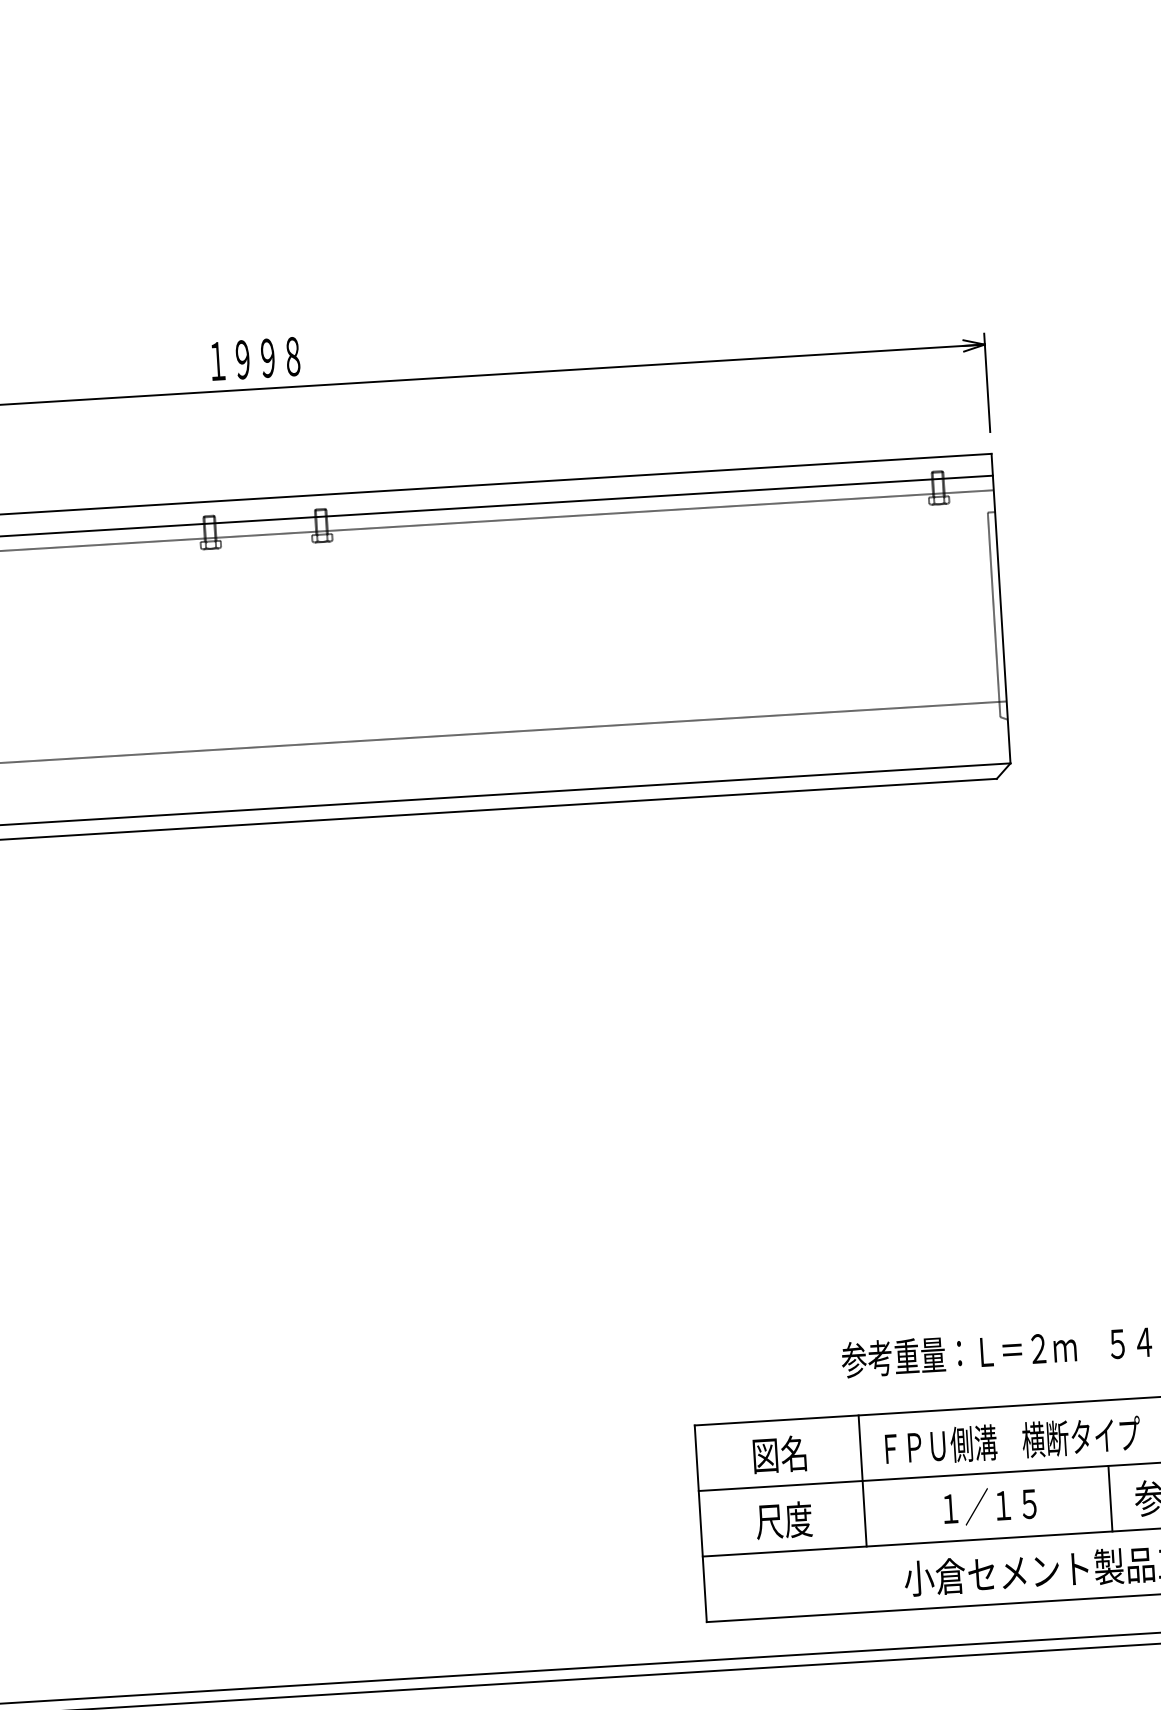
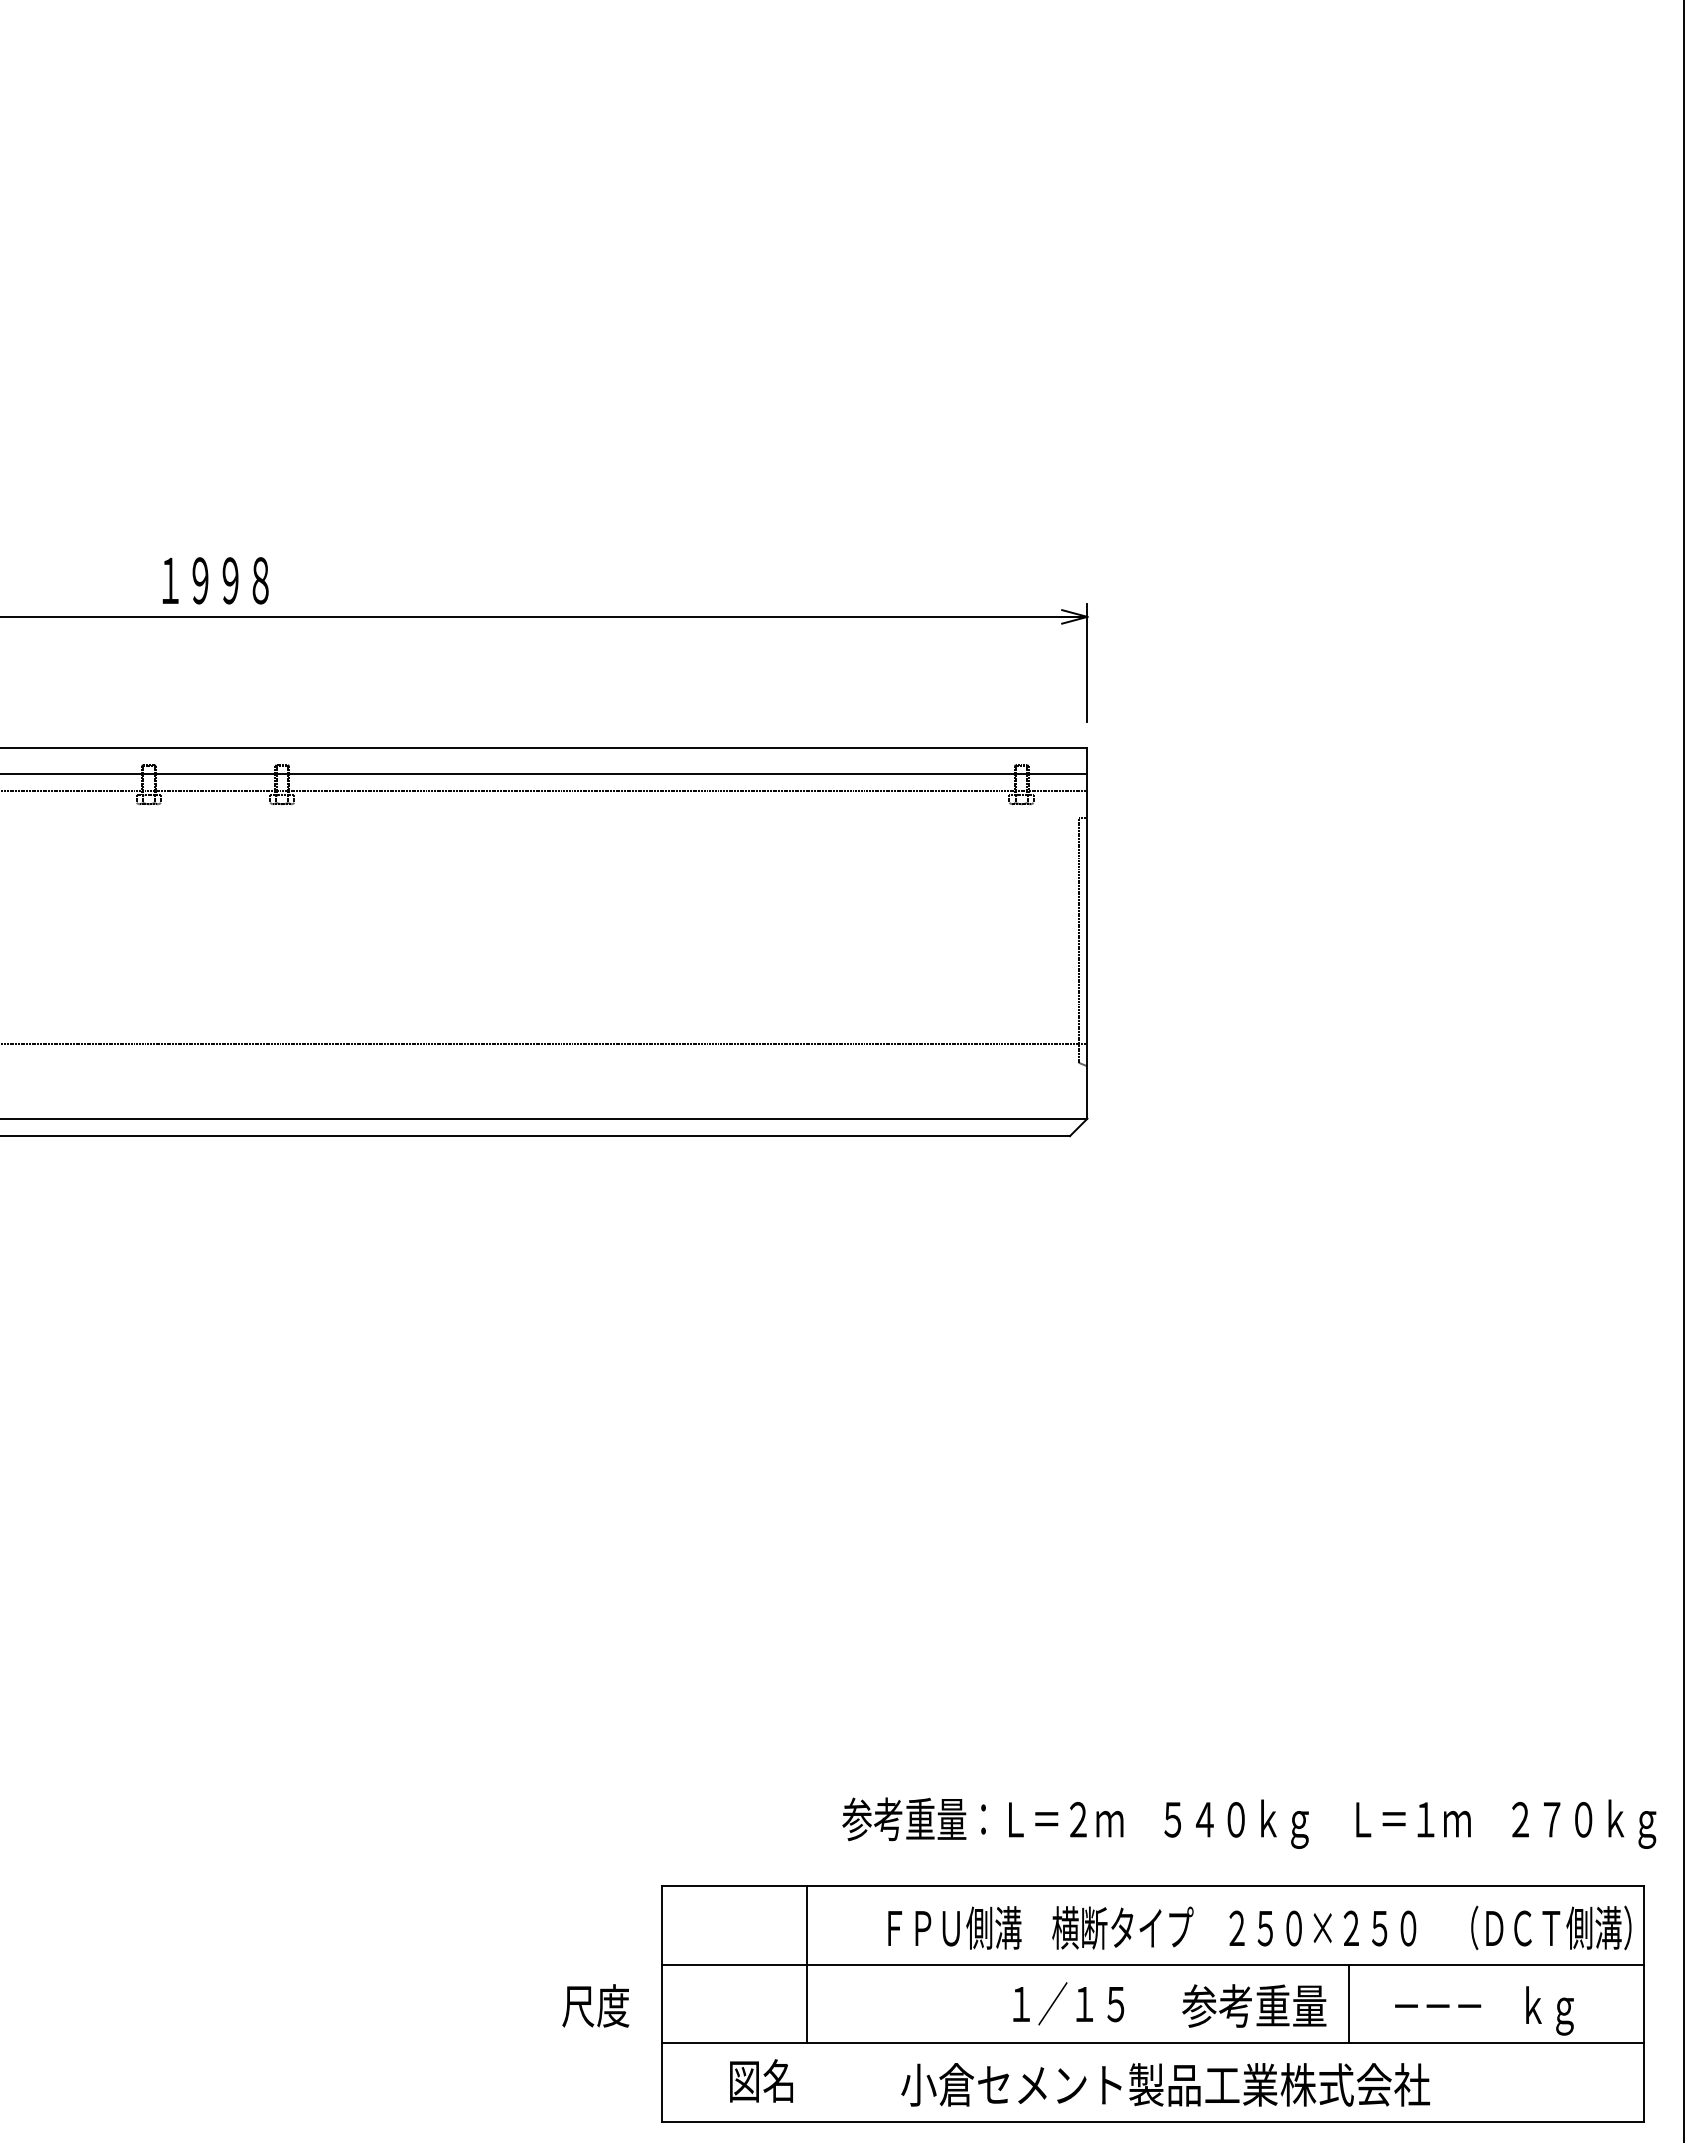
text: (779, 1454) -> (761, 2080), moved
line: (862, 1480) -> (806, 1964), moved
line: (1110, 1498) -> (1153, 2003), removed
text: (989, 1505) -> (1068, 2003), moved
text: (783, 1520) -> (595, 2005), moved

